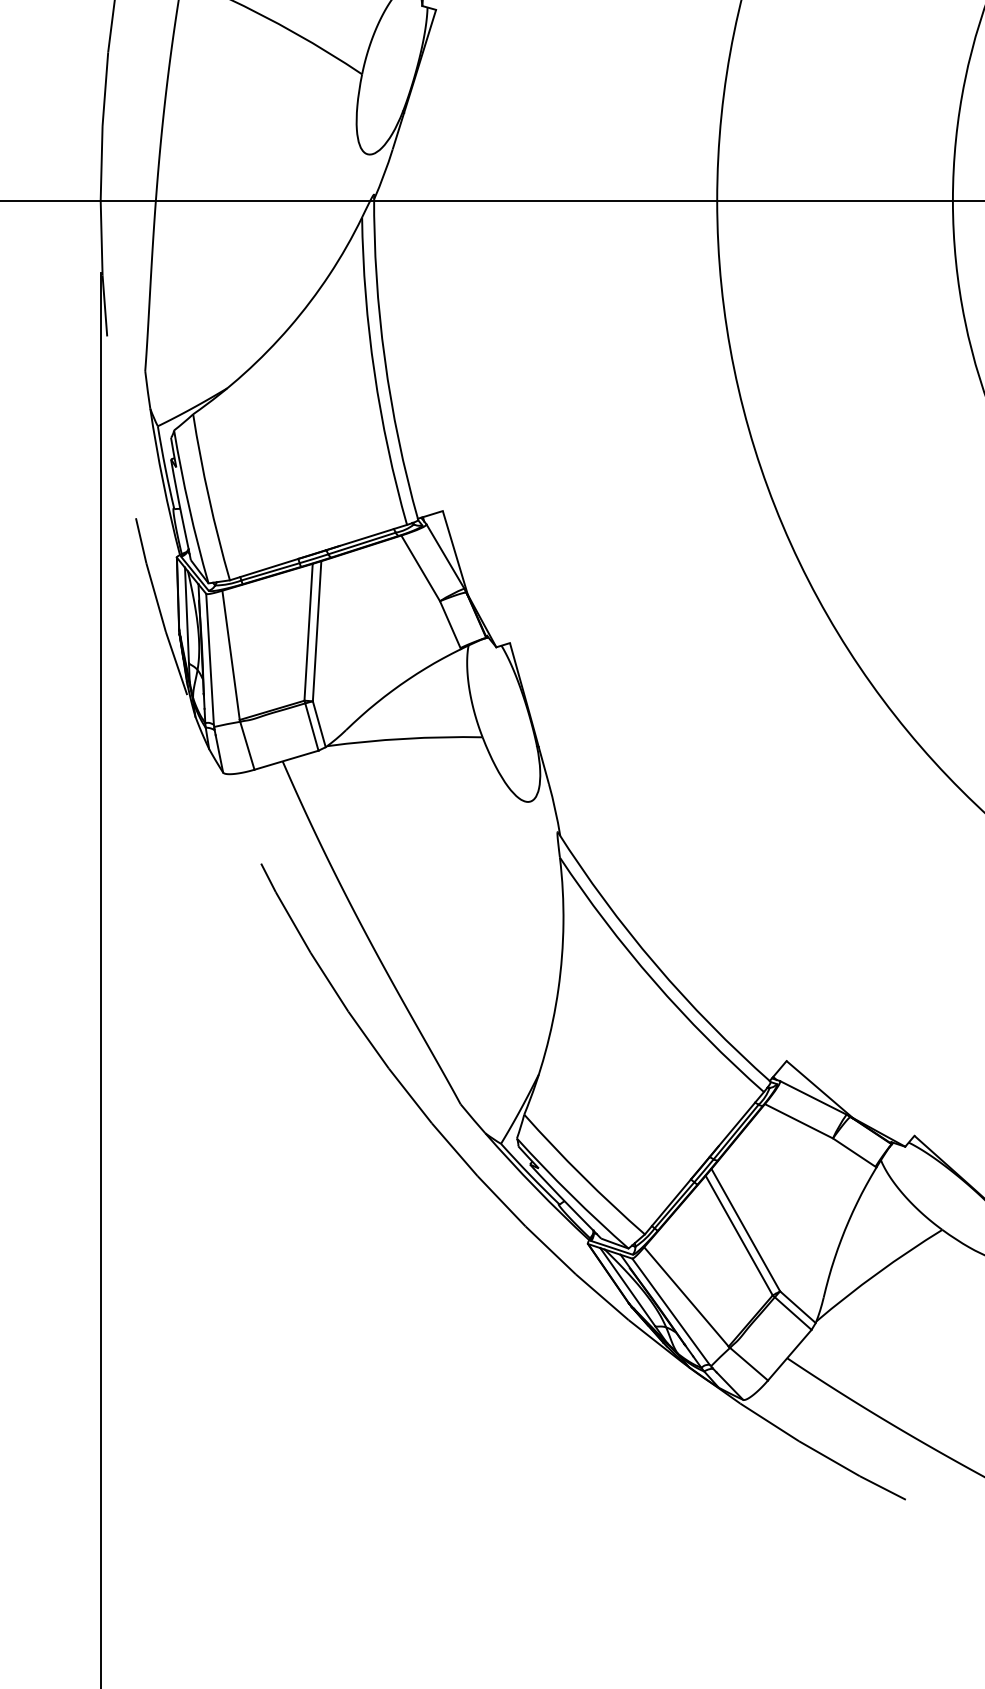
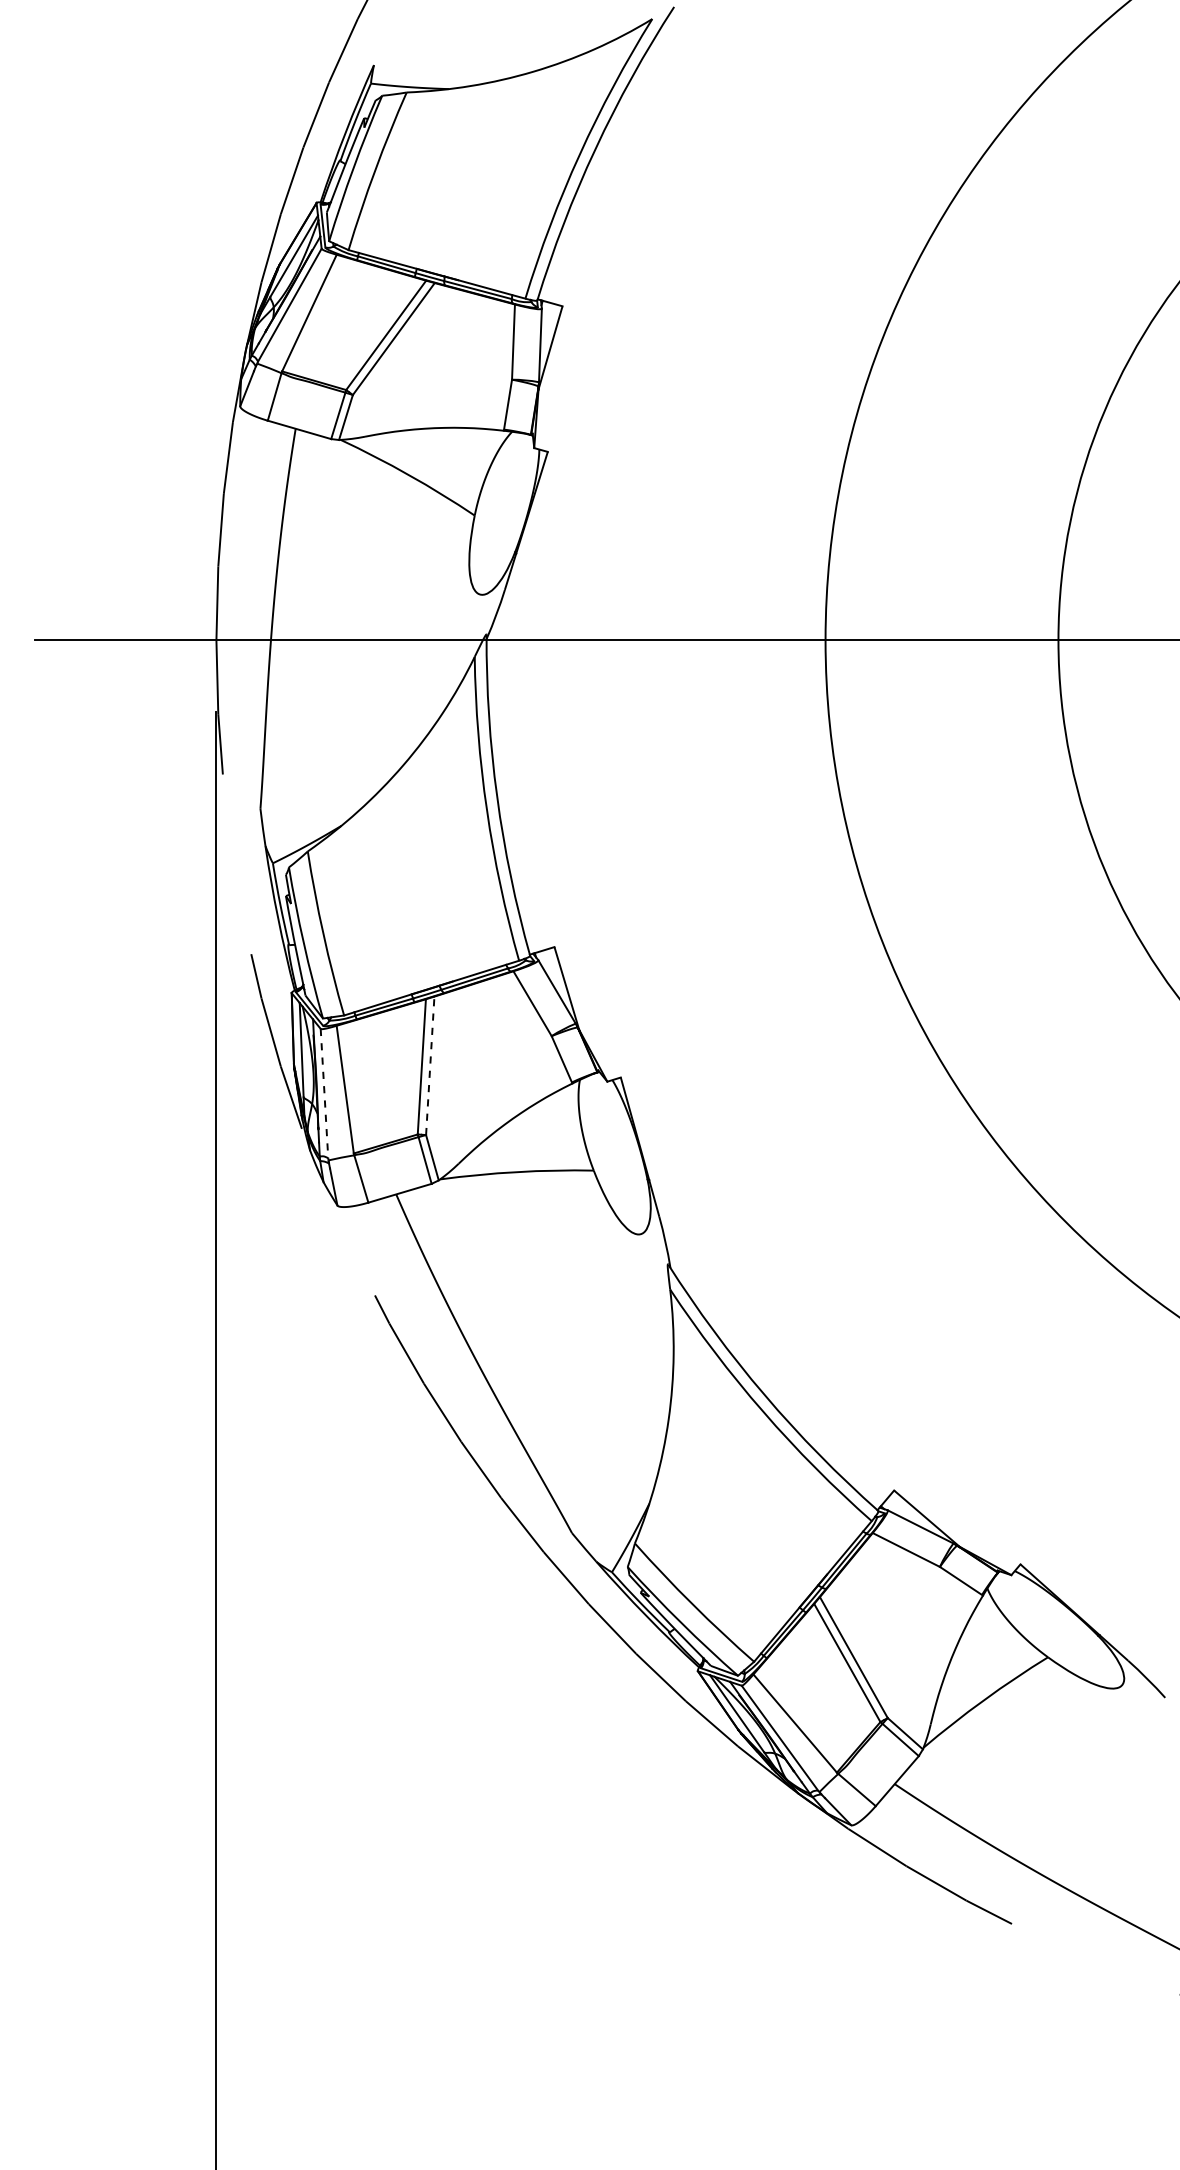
line: (317, 630) -> (430, 1065), solid -> dashed
line: (210, 659) -> (324, 1093), solid -> dashed

